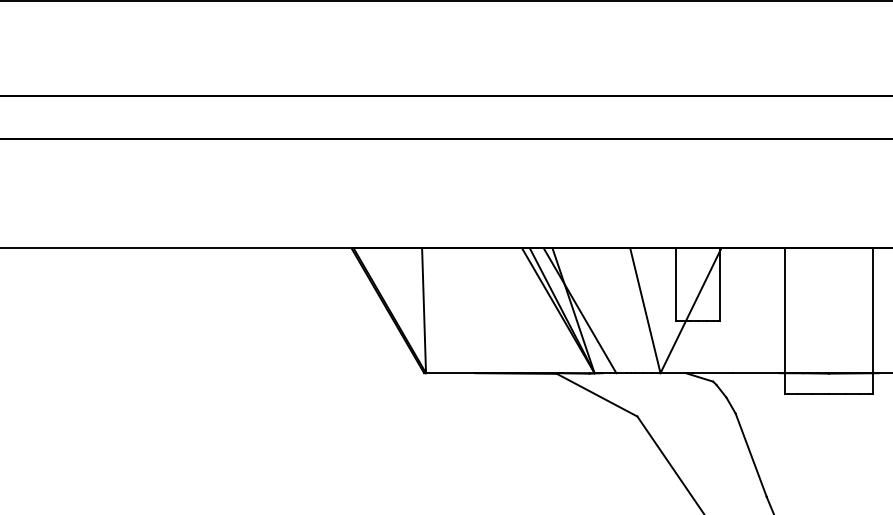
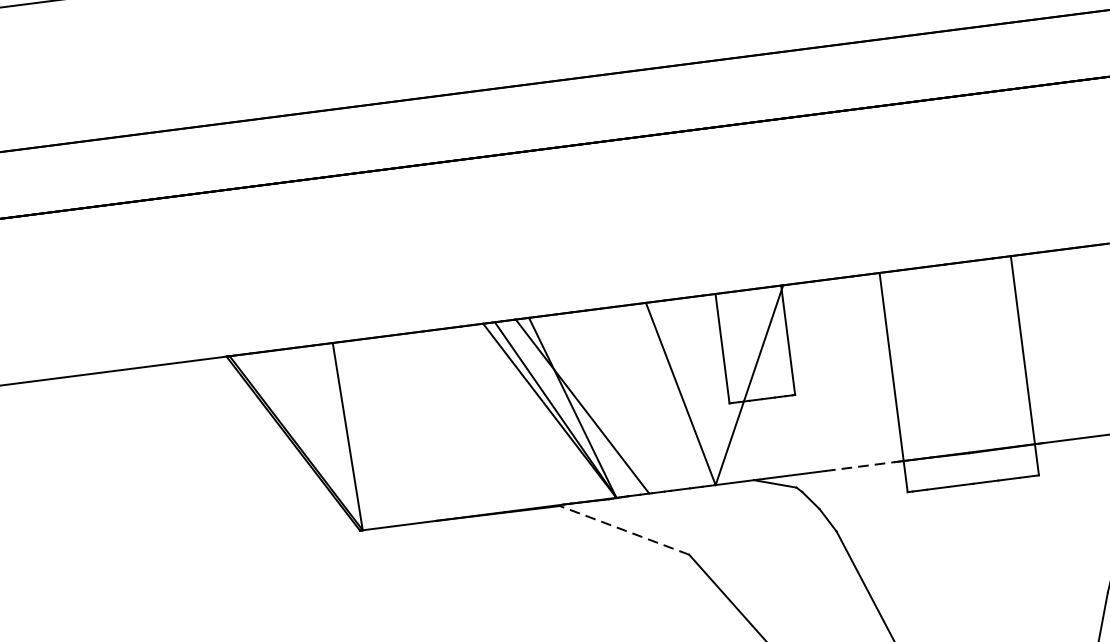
line: (756, 373) -> (860, 467), solid -> dashed
line: (597, 395) -> (625, 530), solid -> dashed

